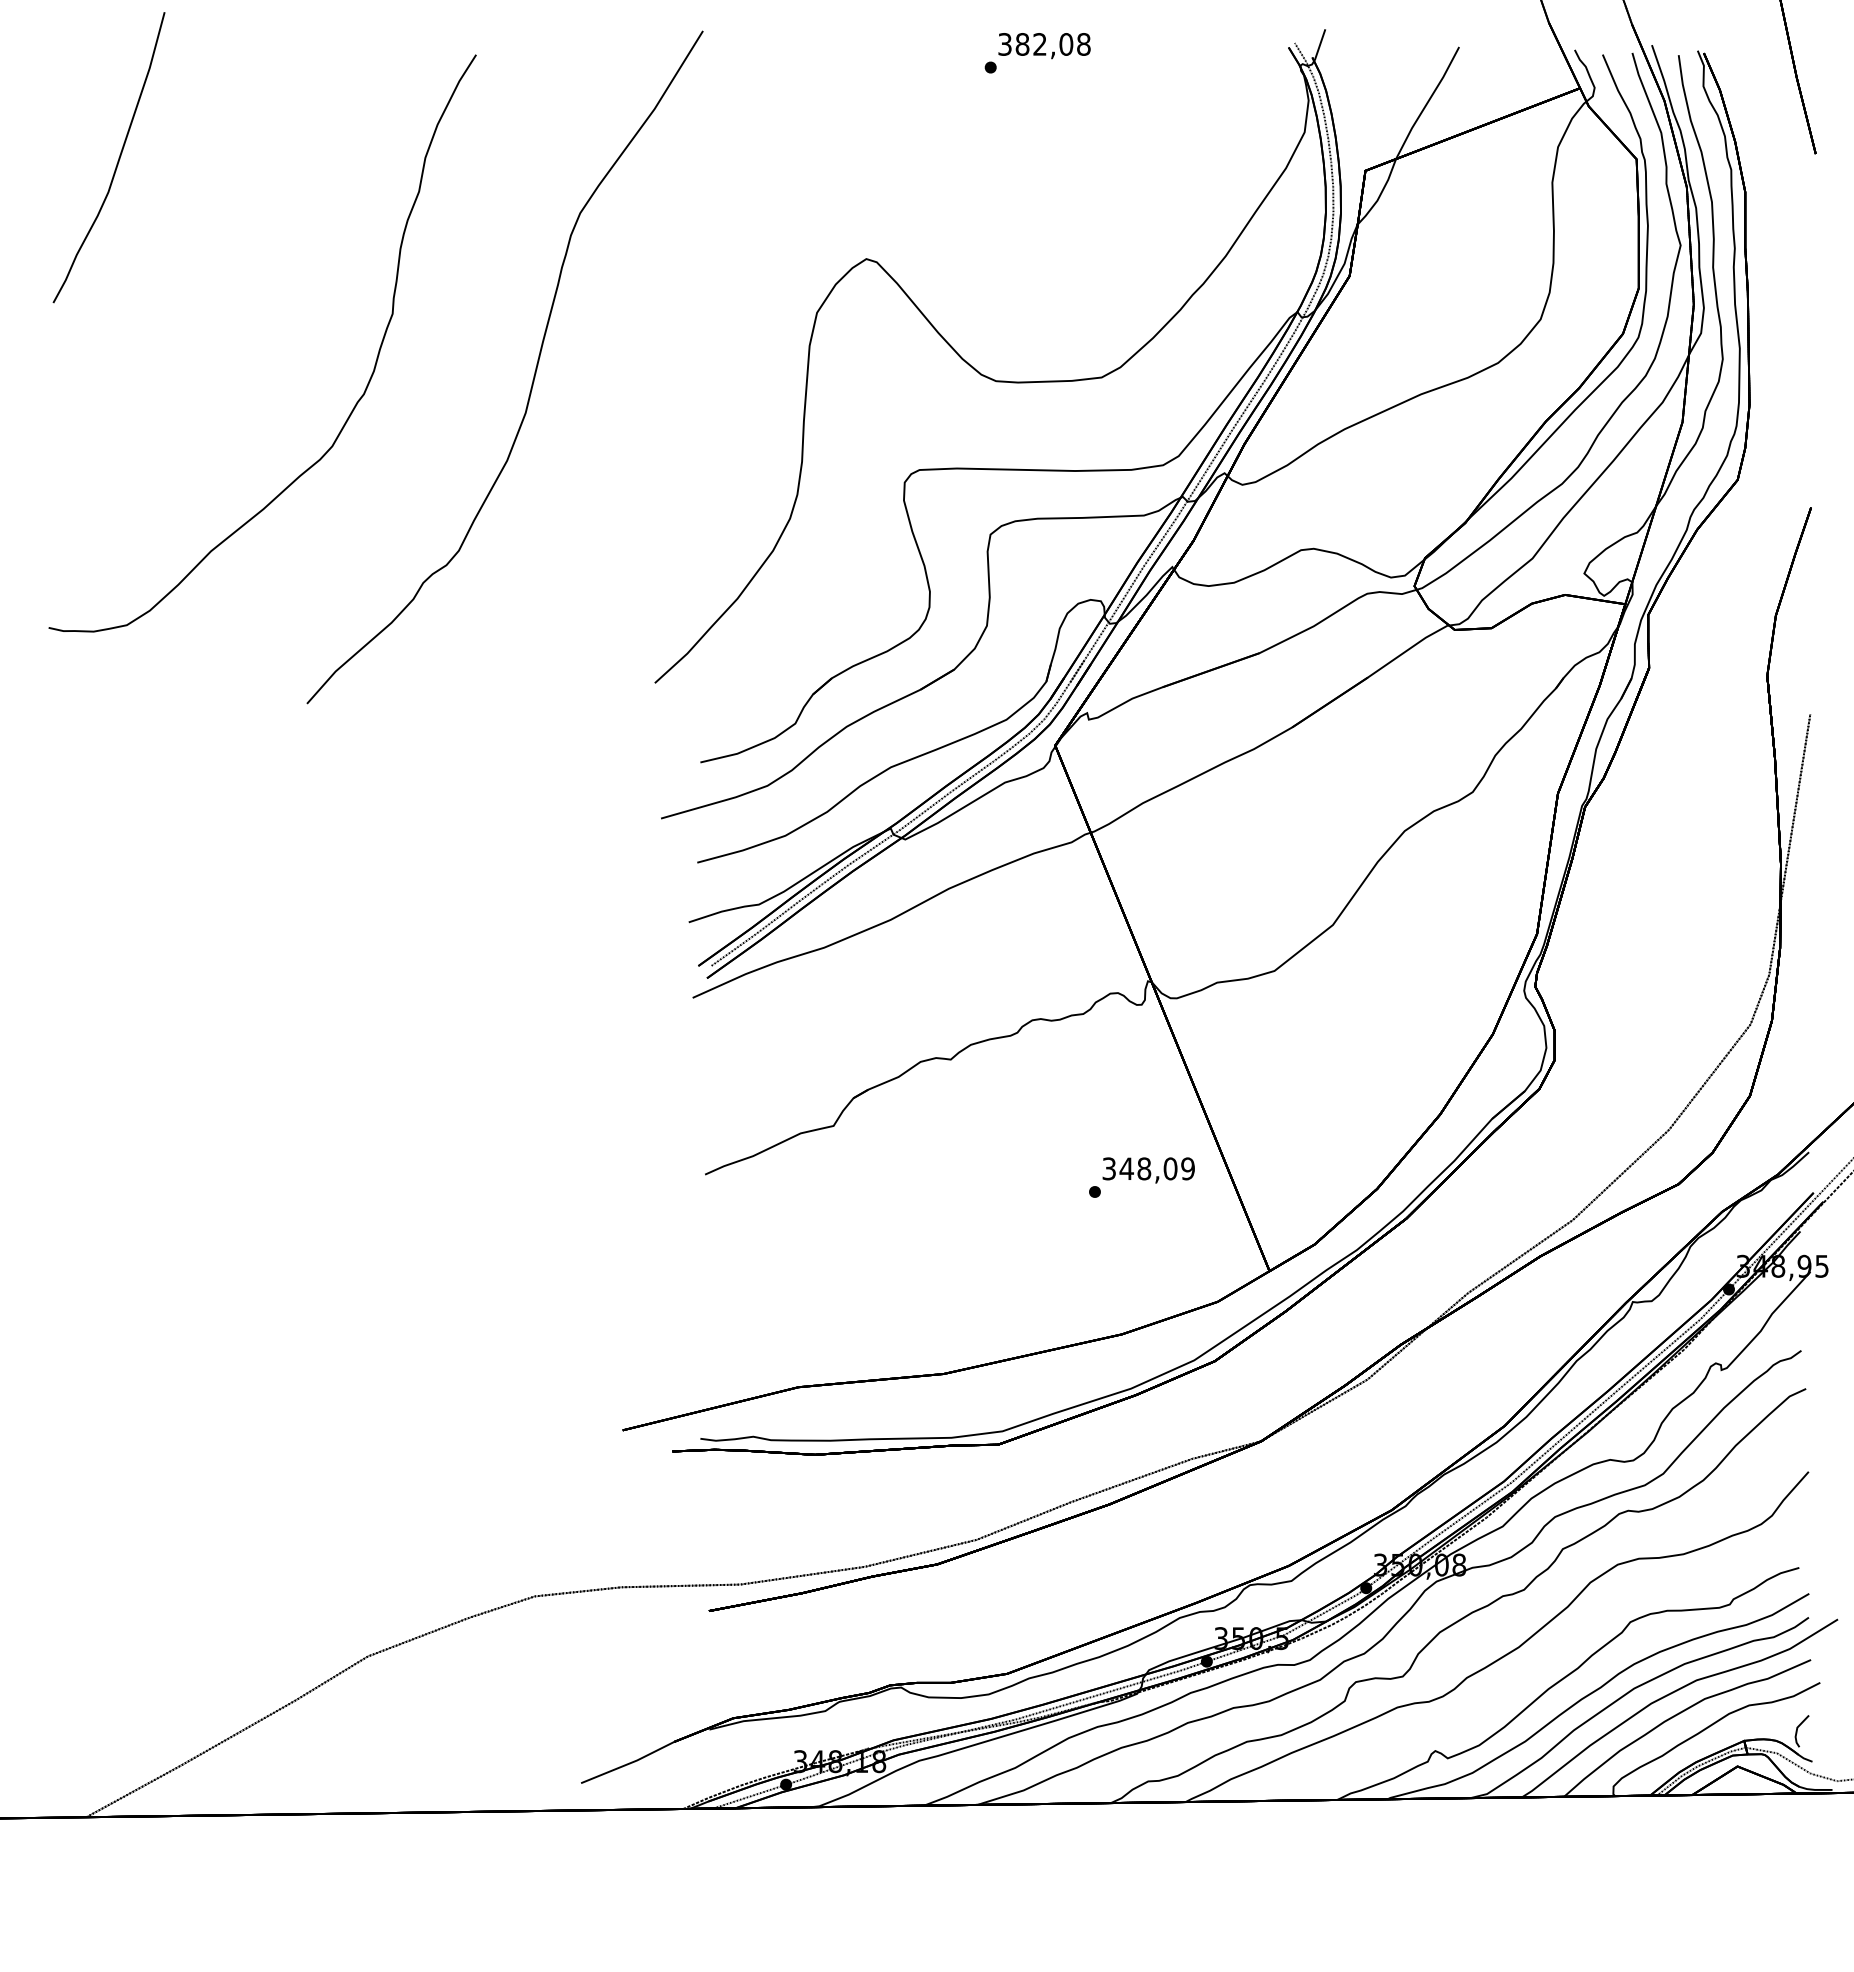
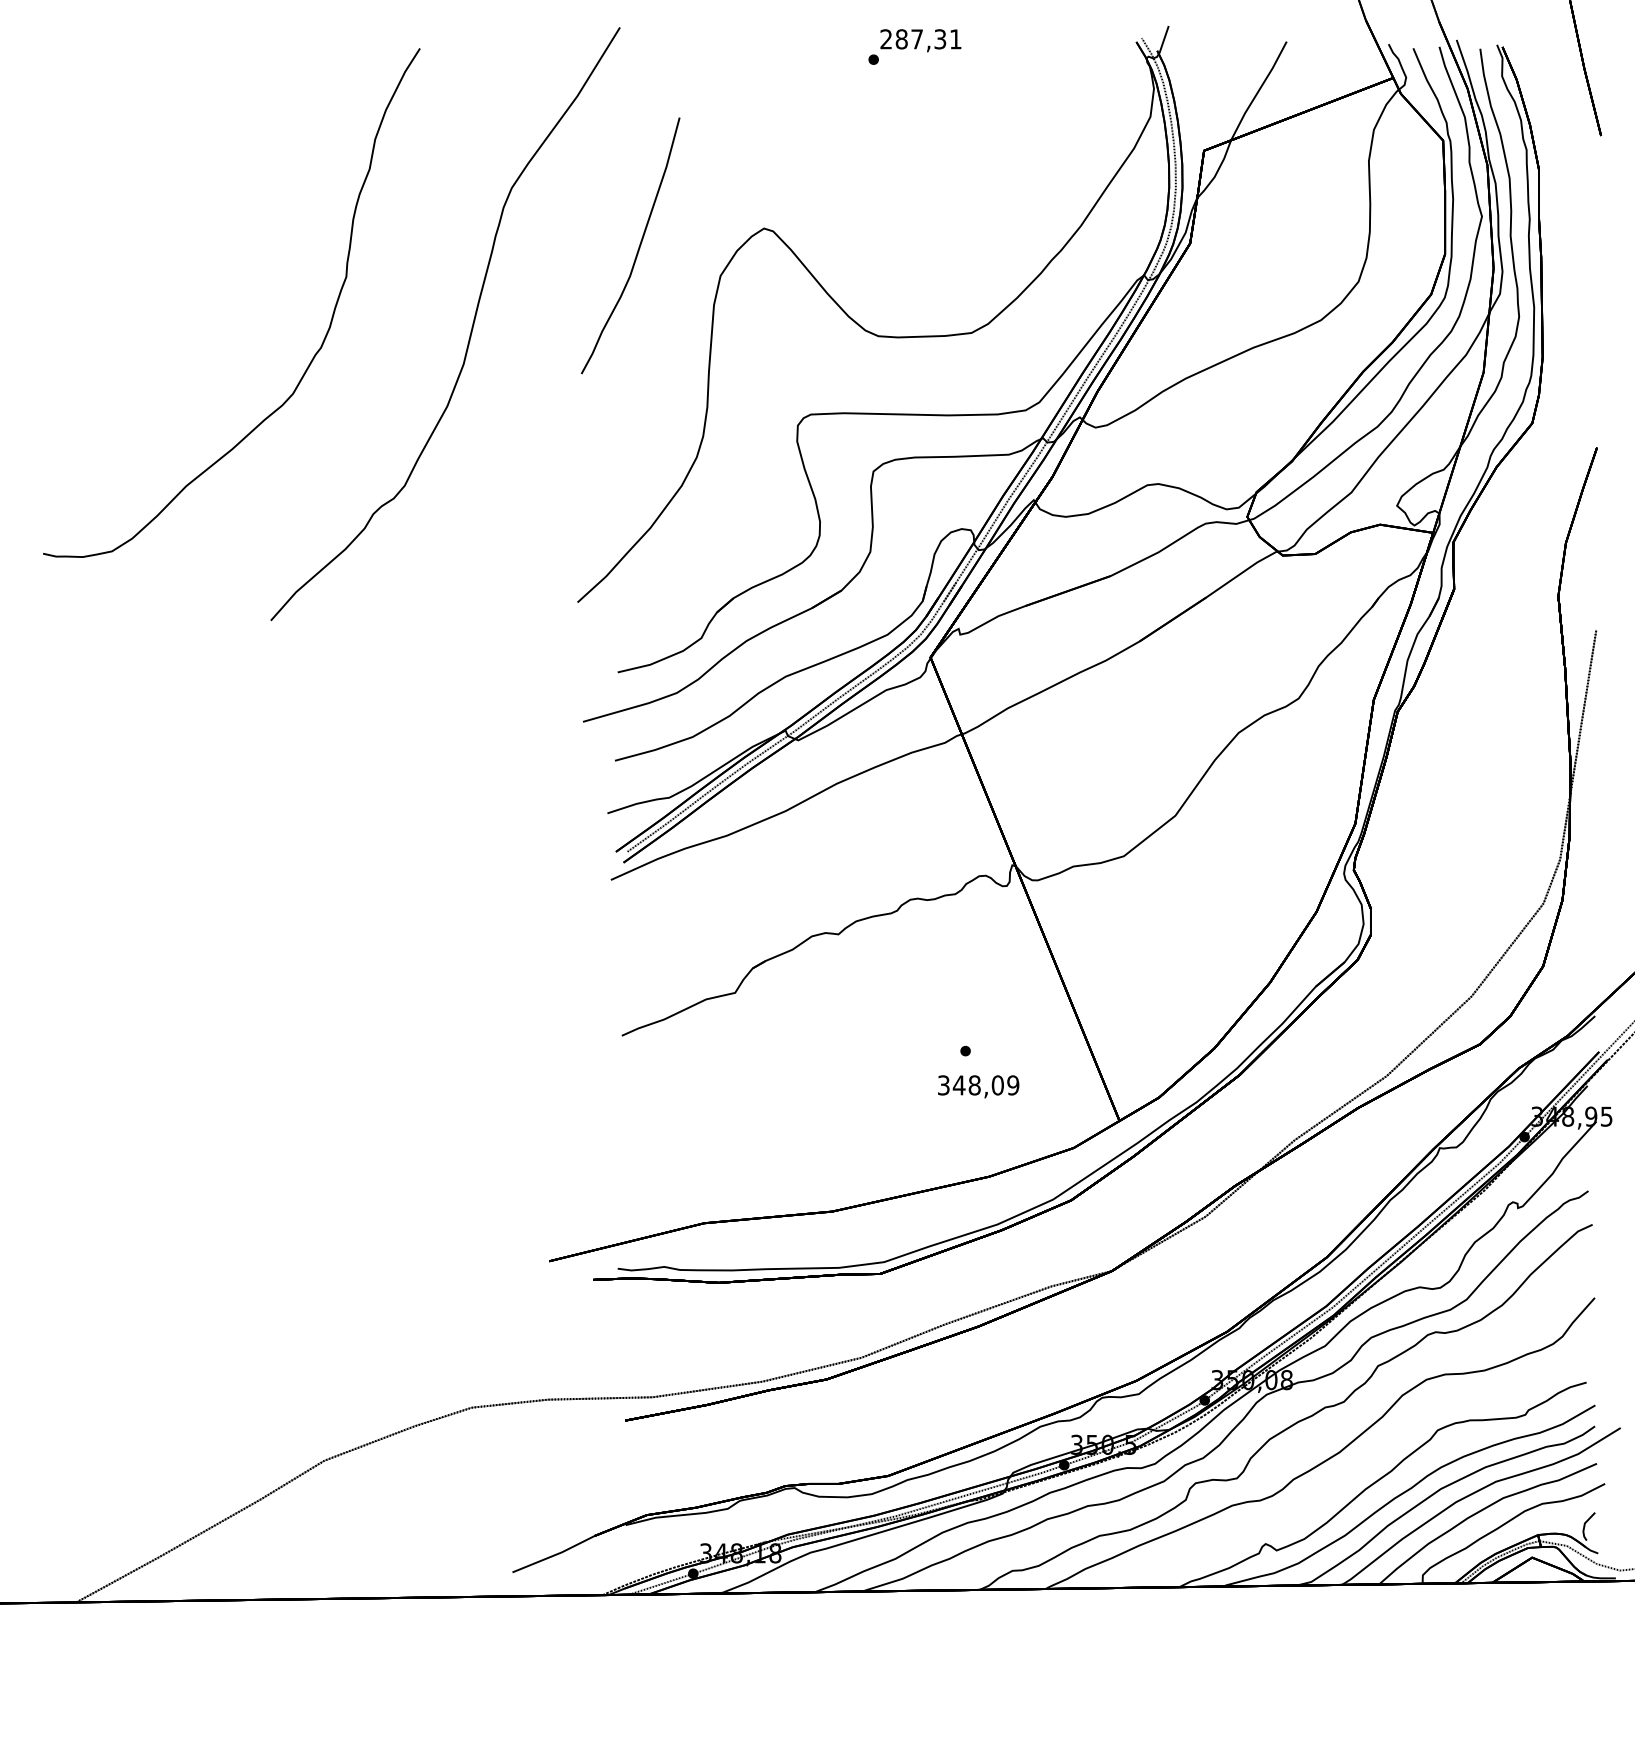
text: (1044, 44) -> (921, 39), 382,08 -> 287,31
part: (117, 160) -> (638, 248), moved
text: (1148, 1170) -> (978, 1086), moved

